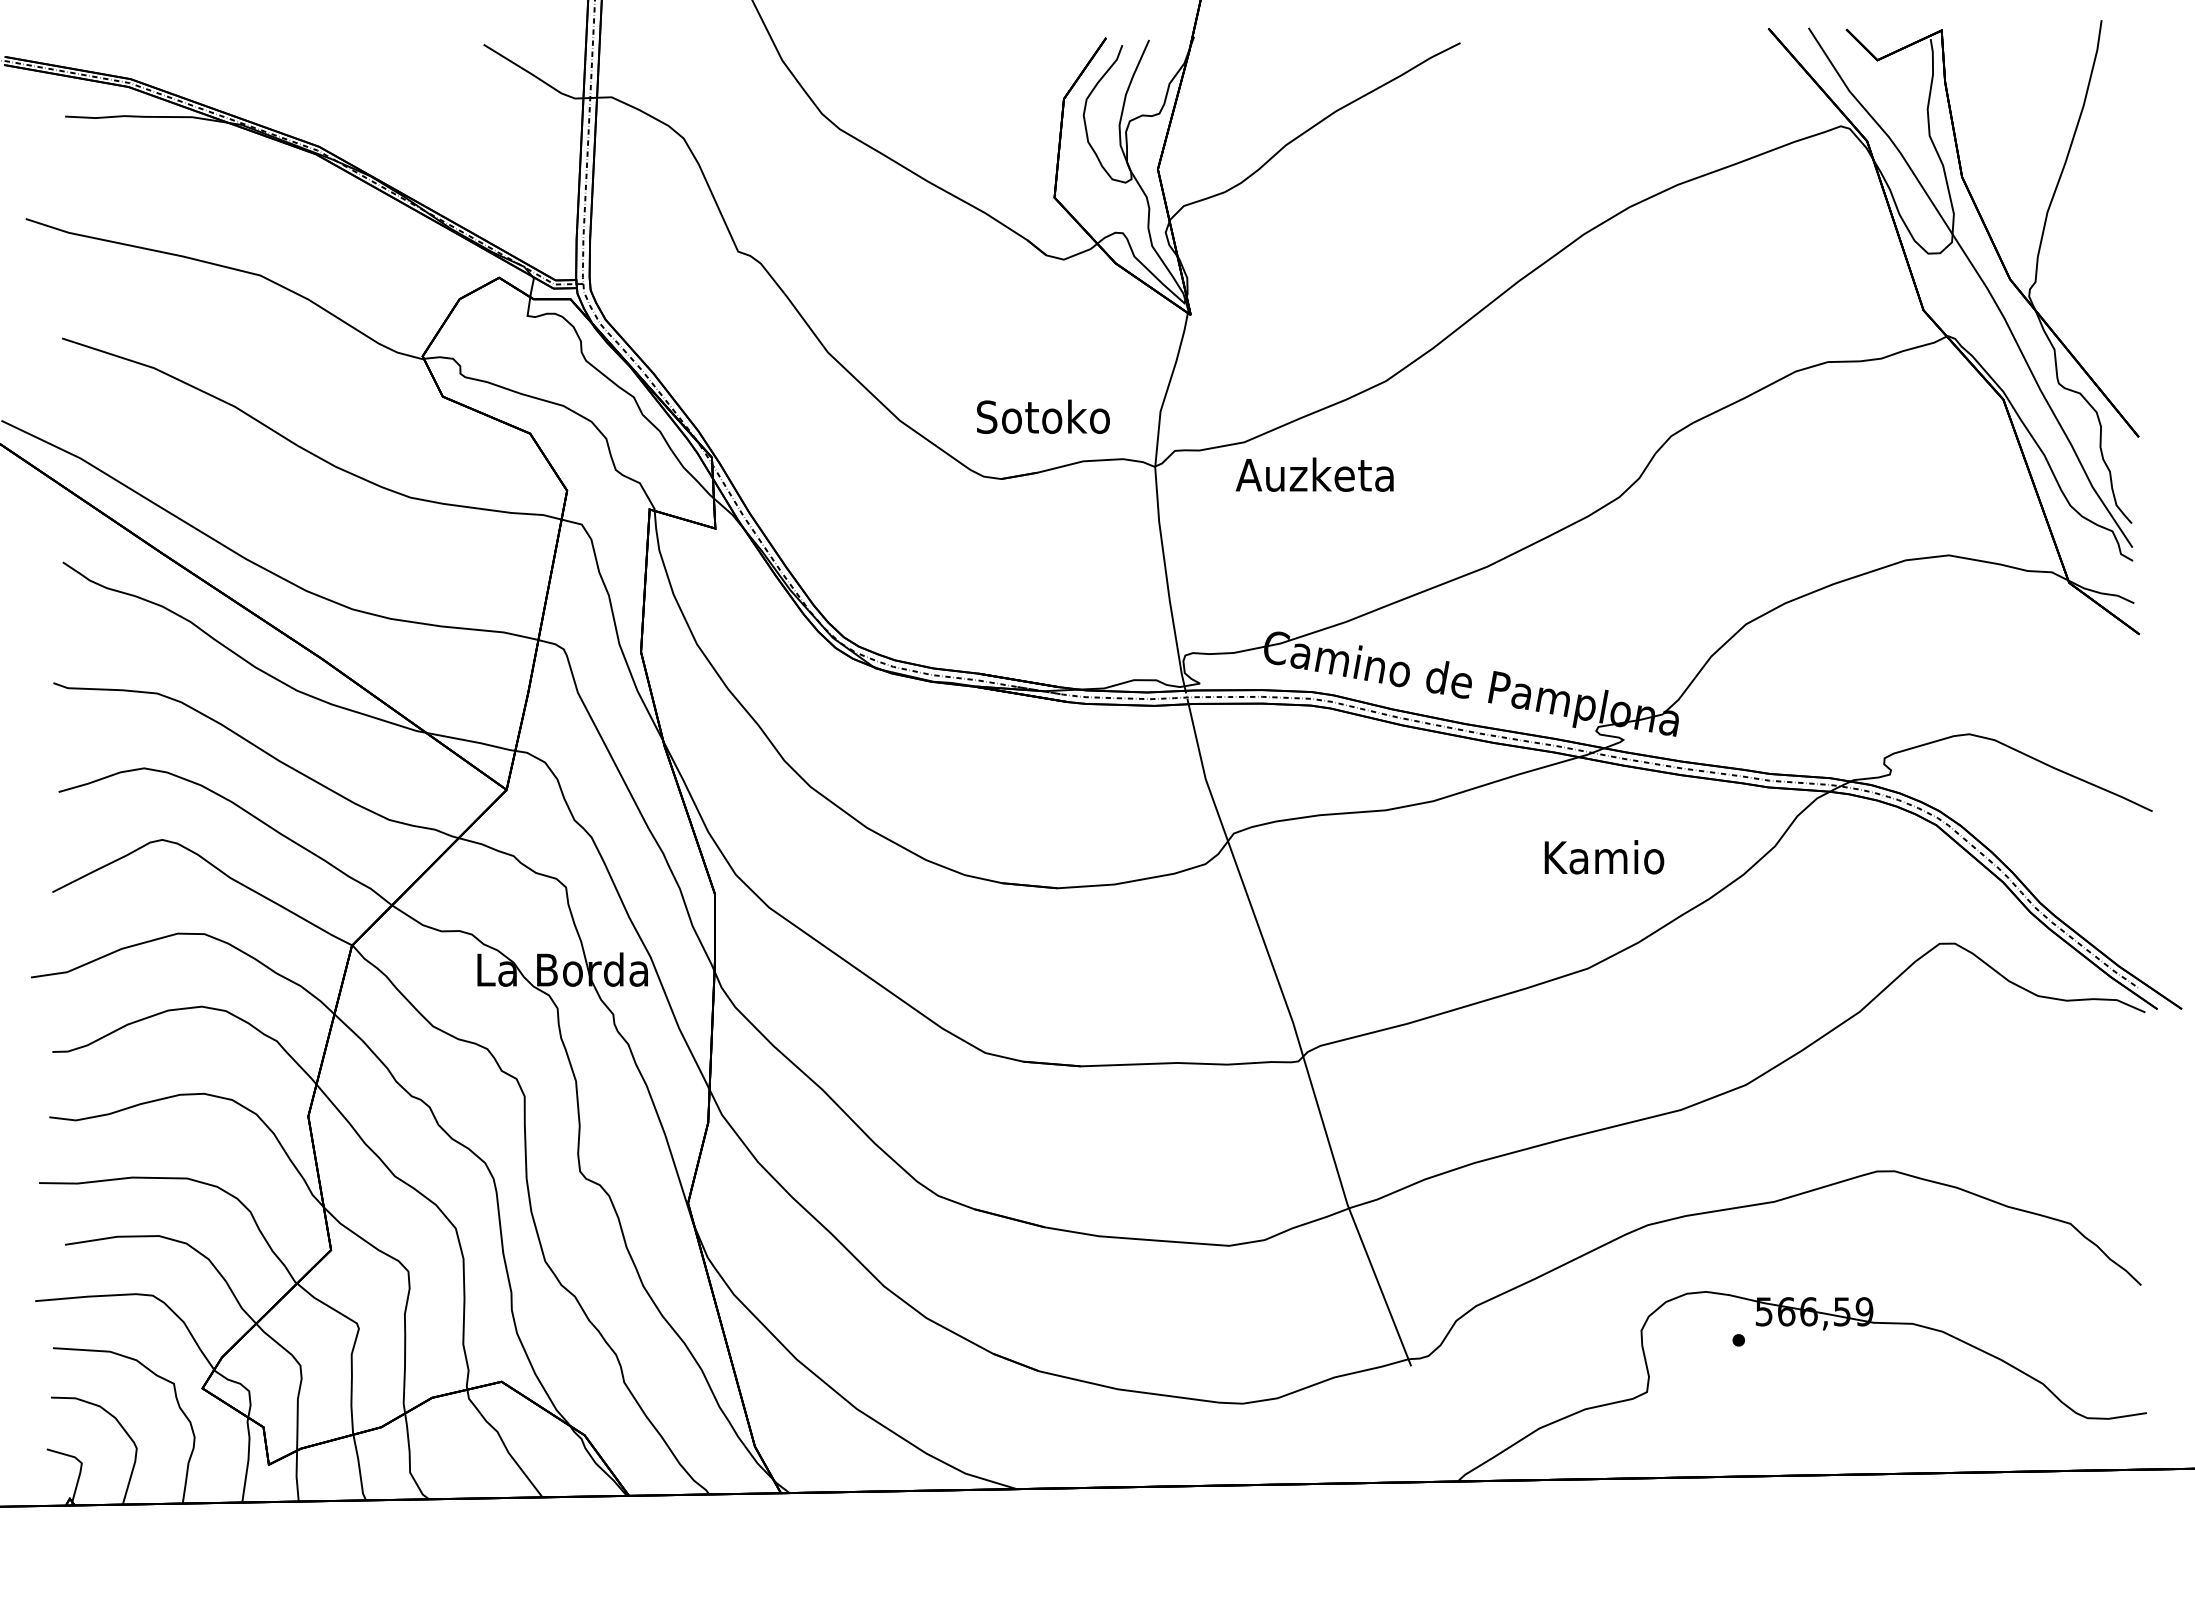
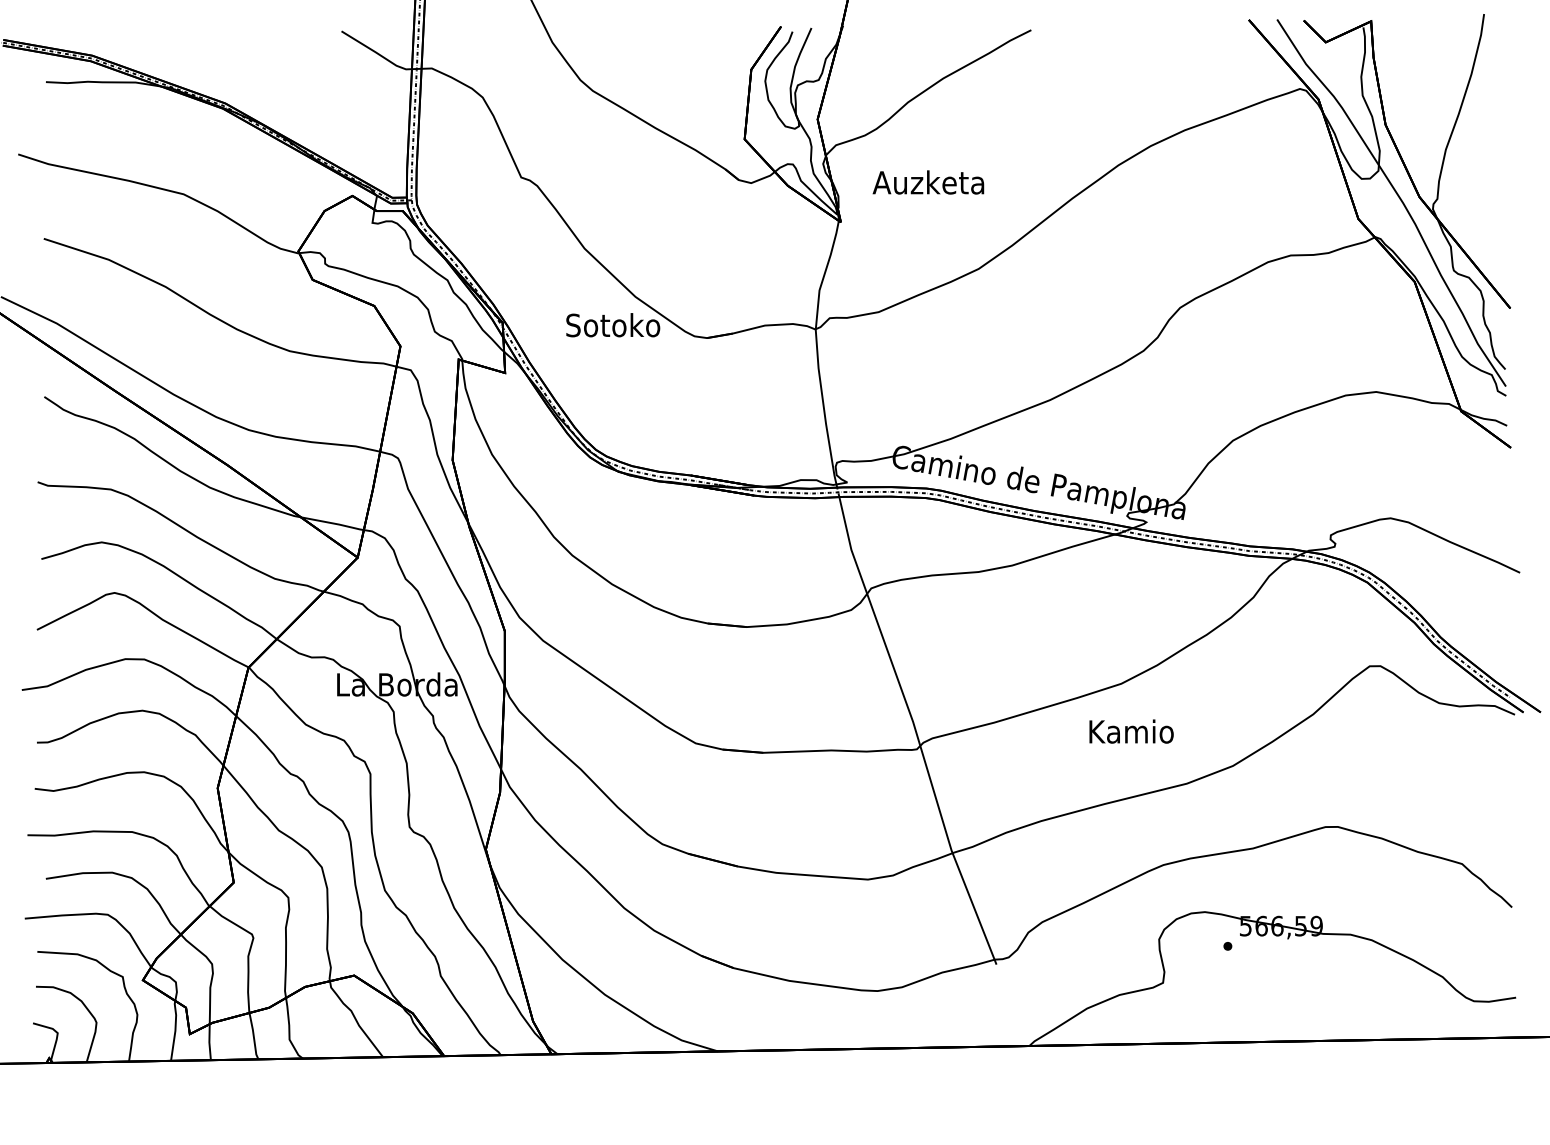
text: (1043, 416) -> (613, 324), moved
text: (1314, 474) -> (928, 182), moved
text: (1604, 857) -> (1131, 731), moved

